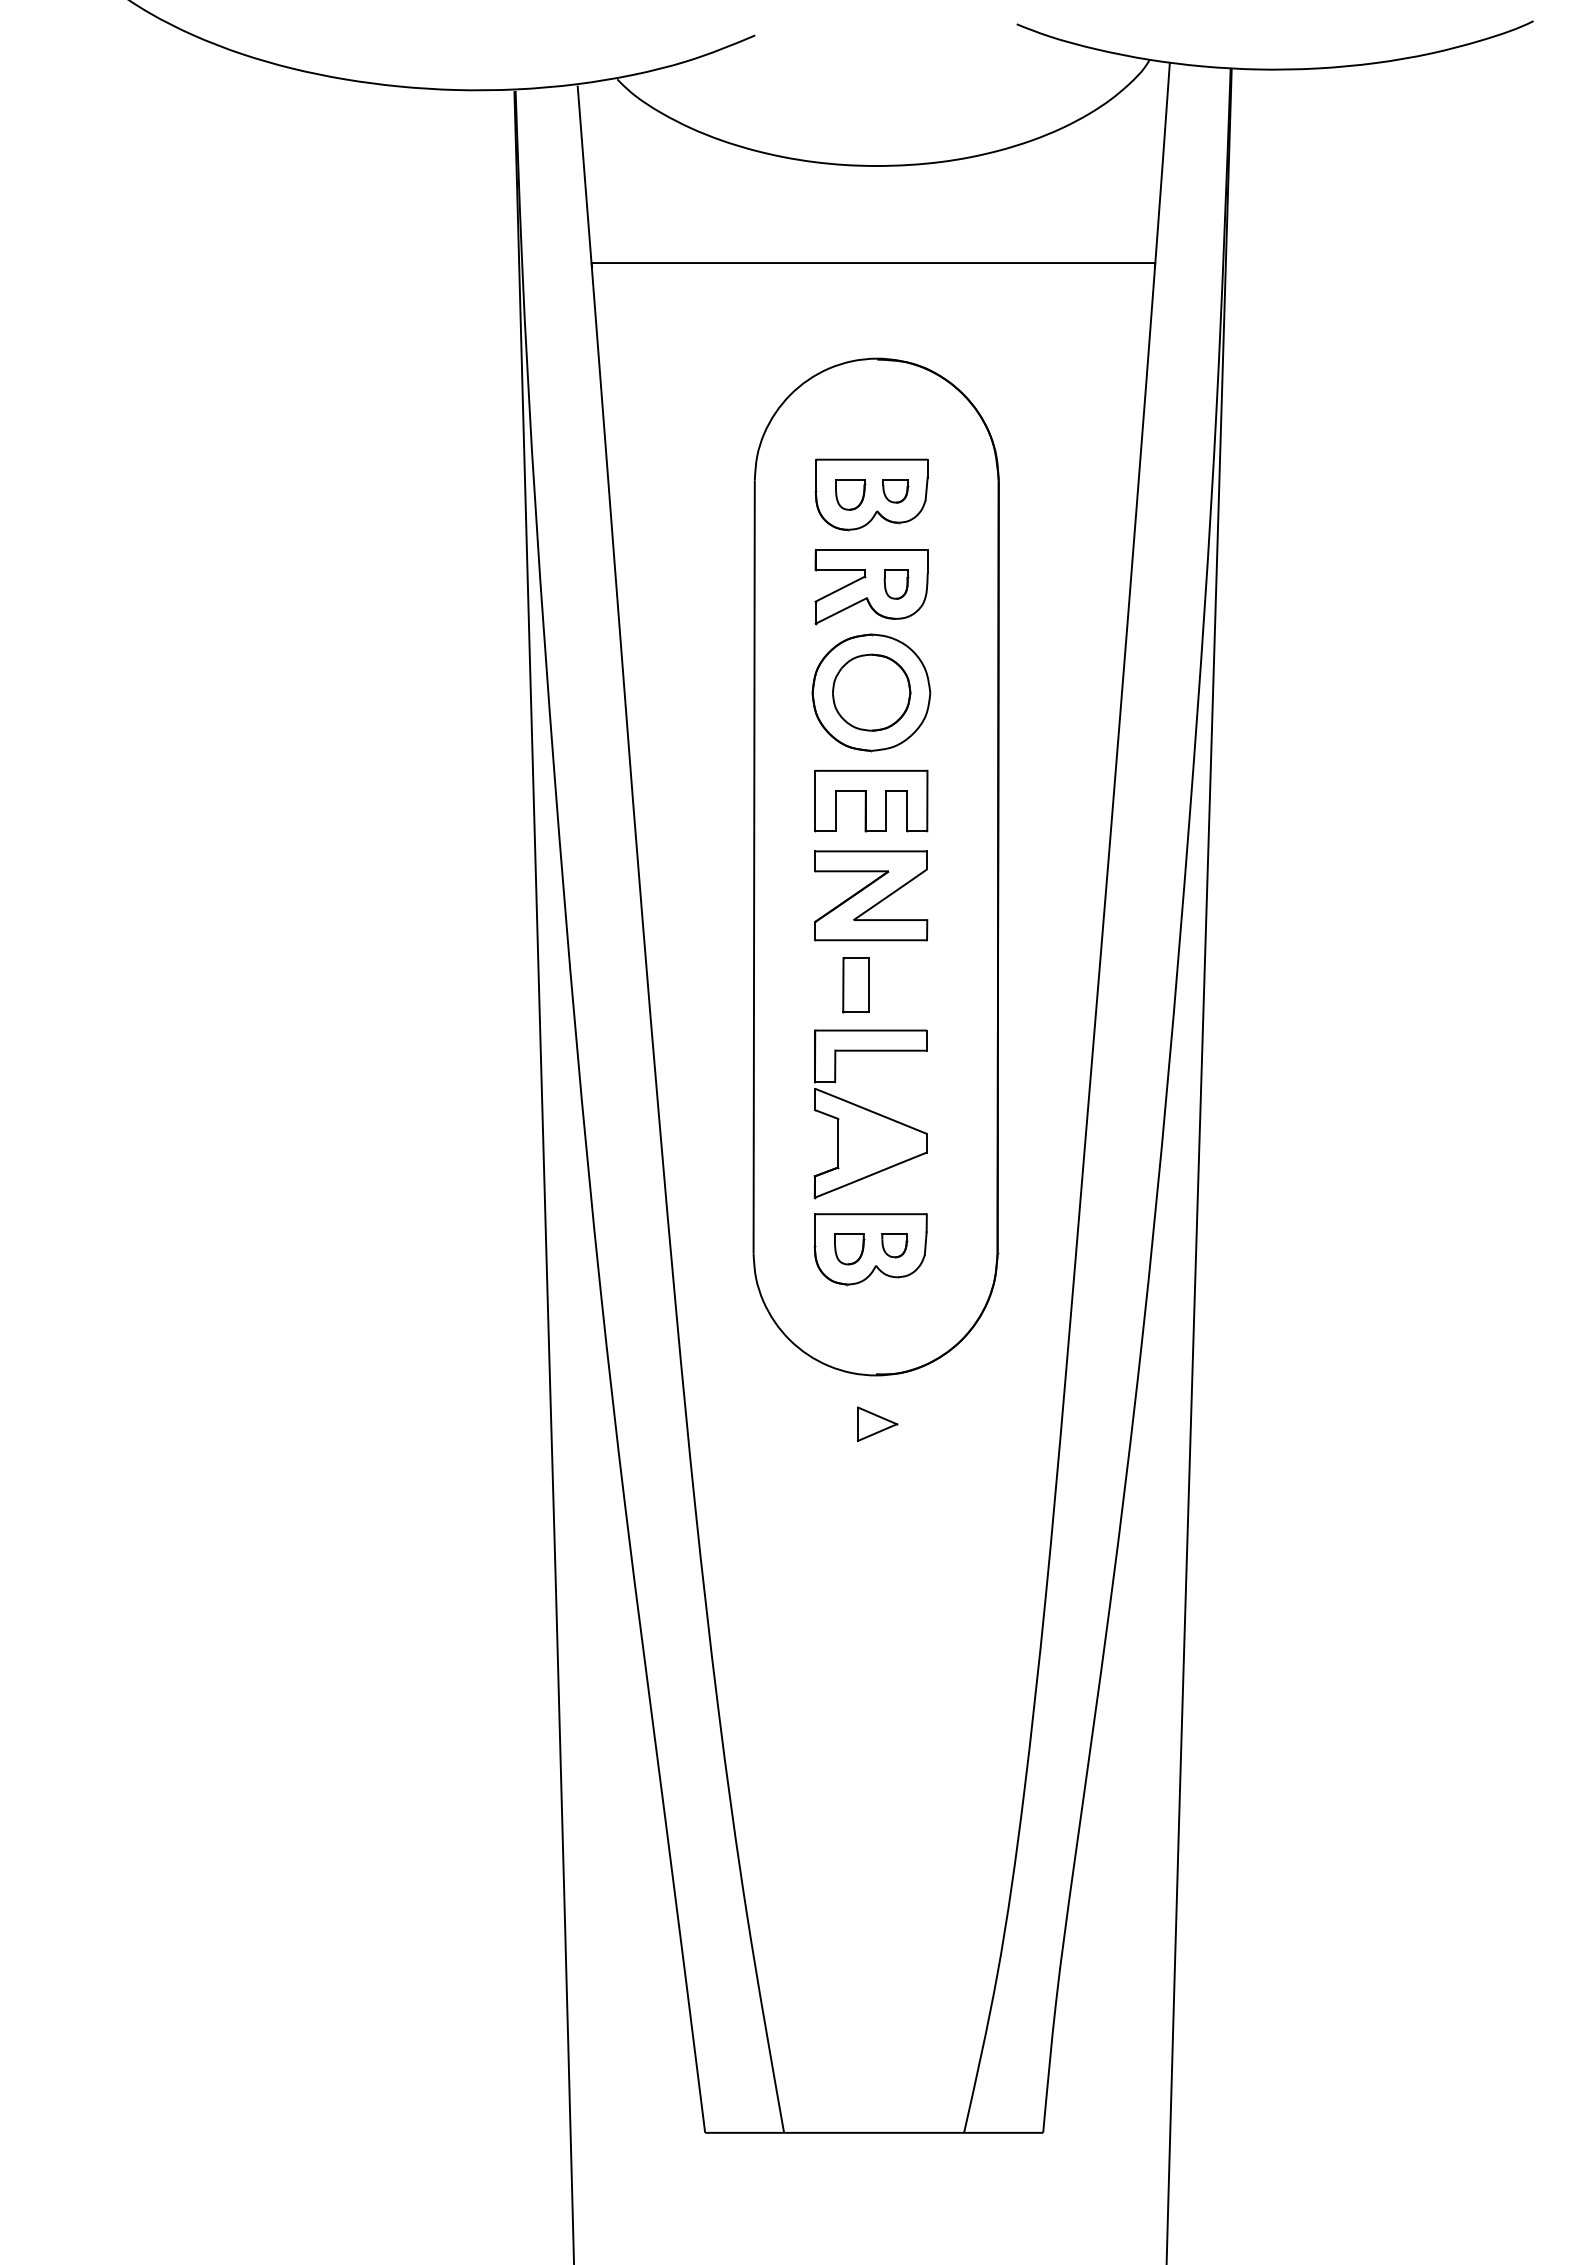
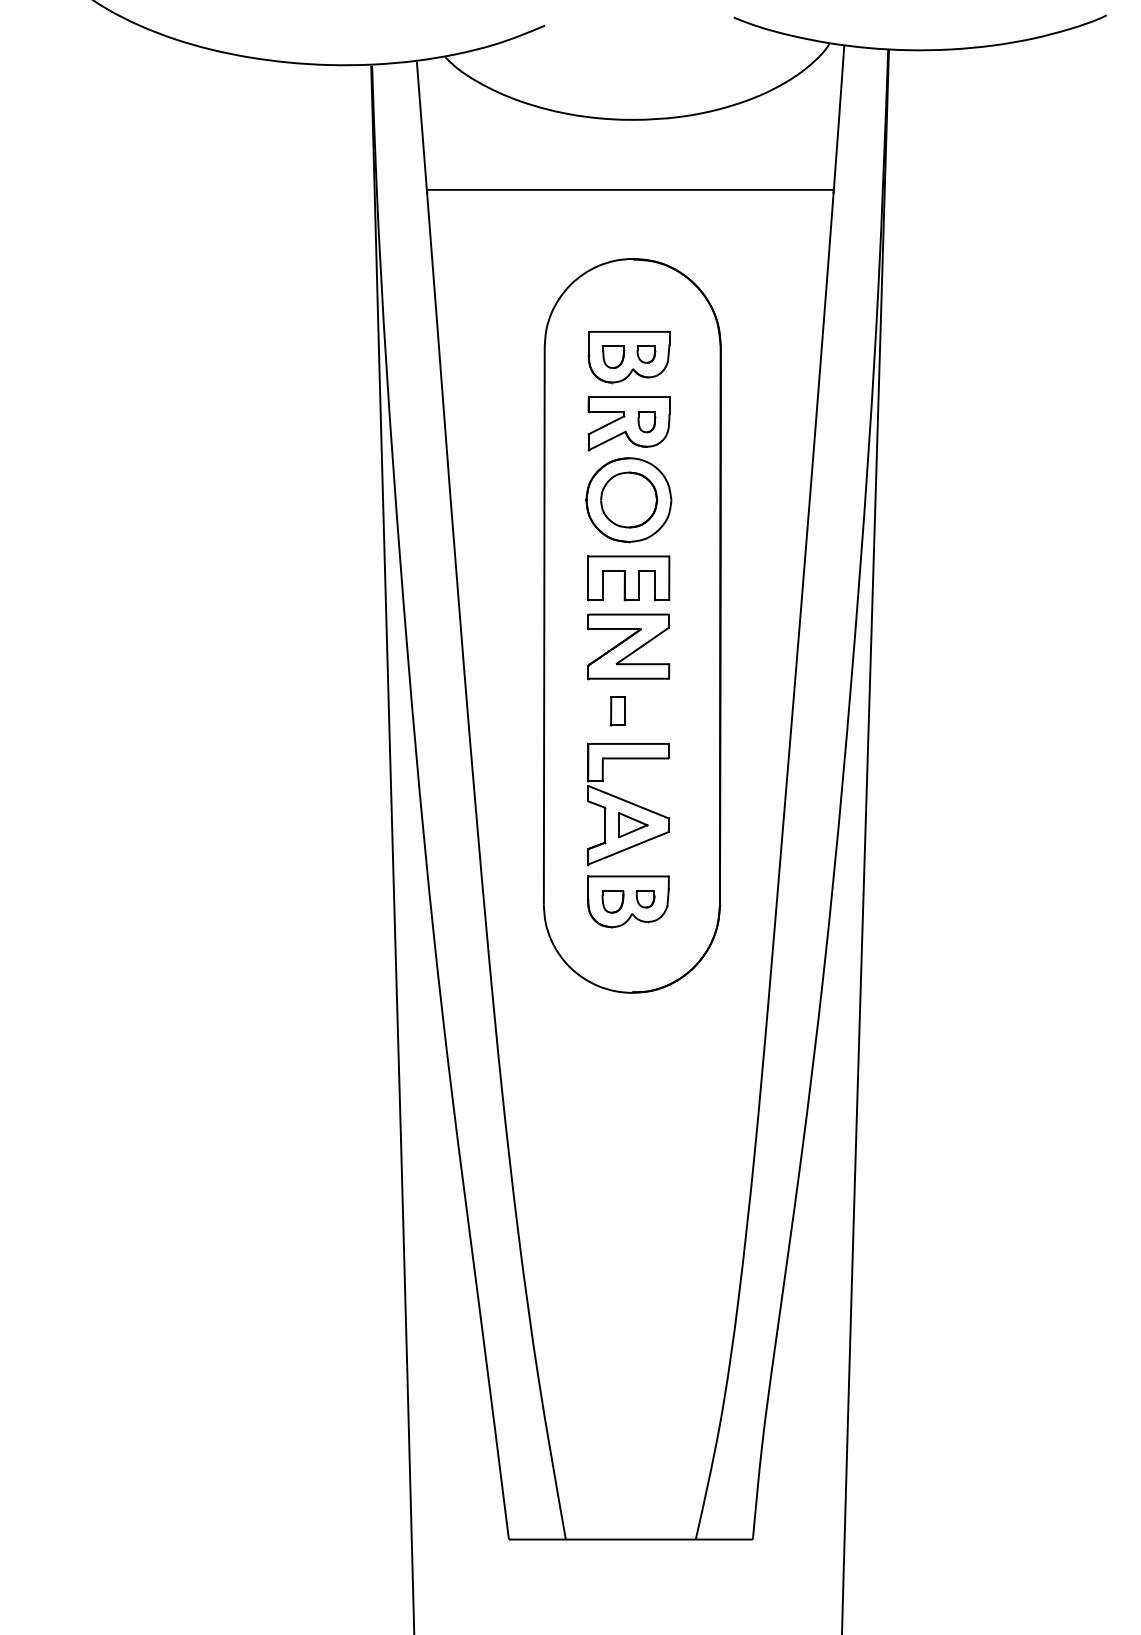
part: (855, 985) -> (617, 711), size x0.71
part: (877, 1423) -> (633, 824), moved

